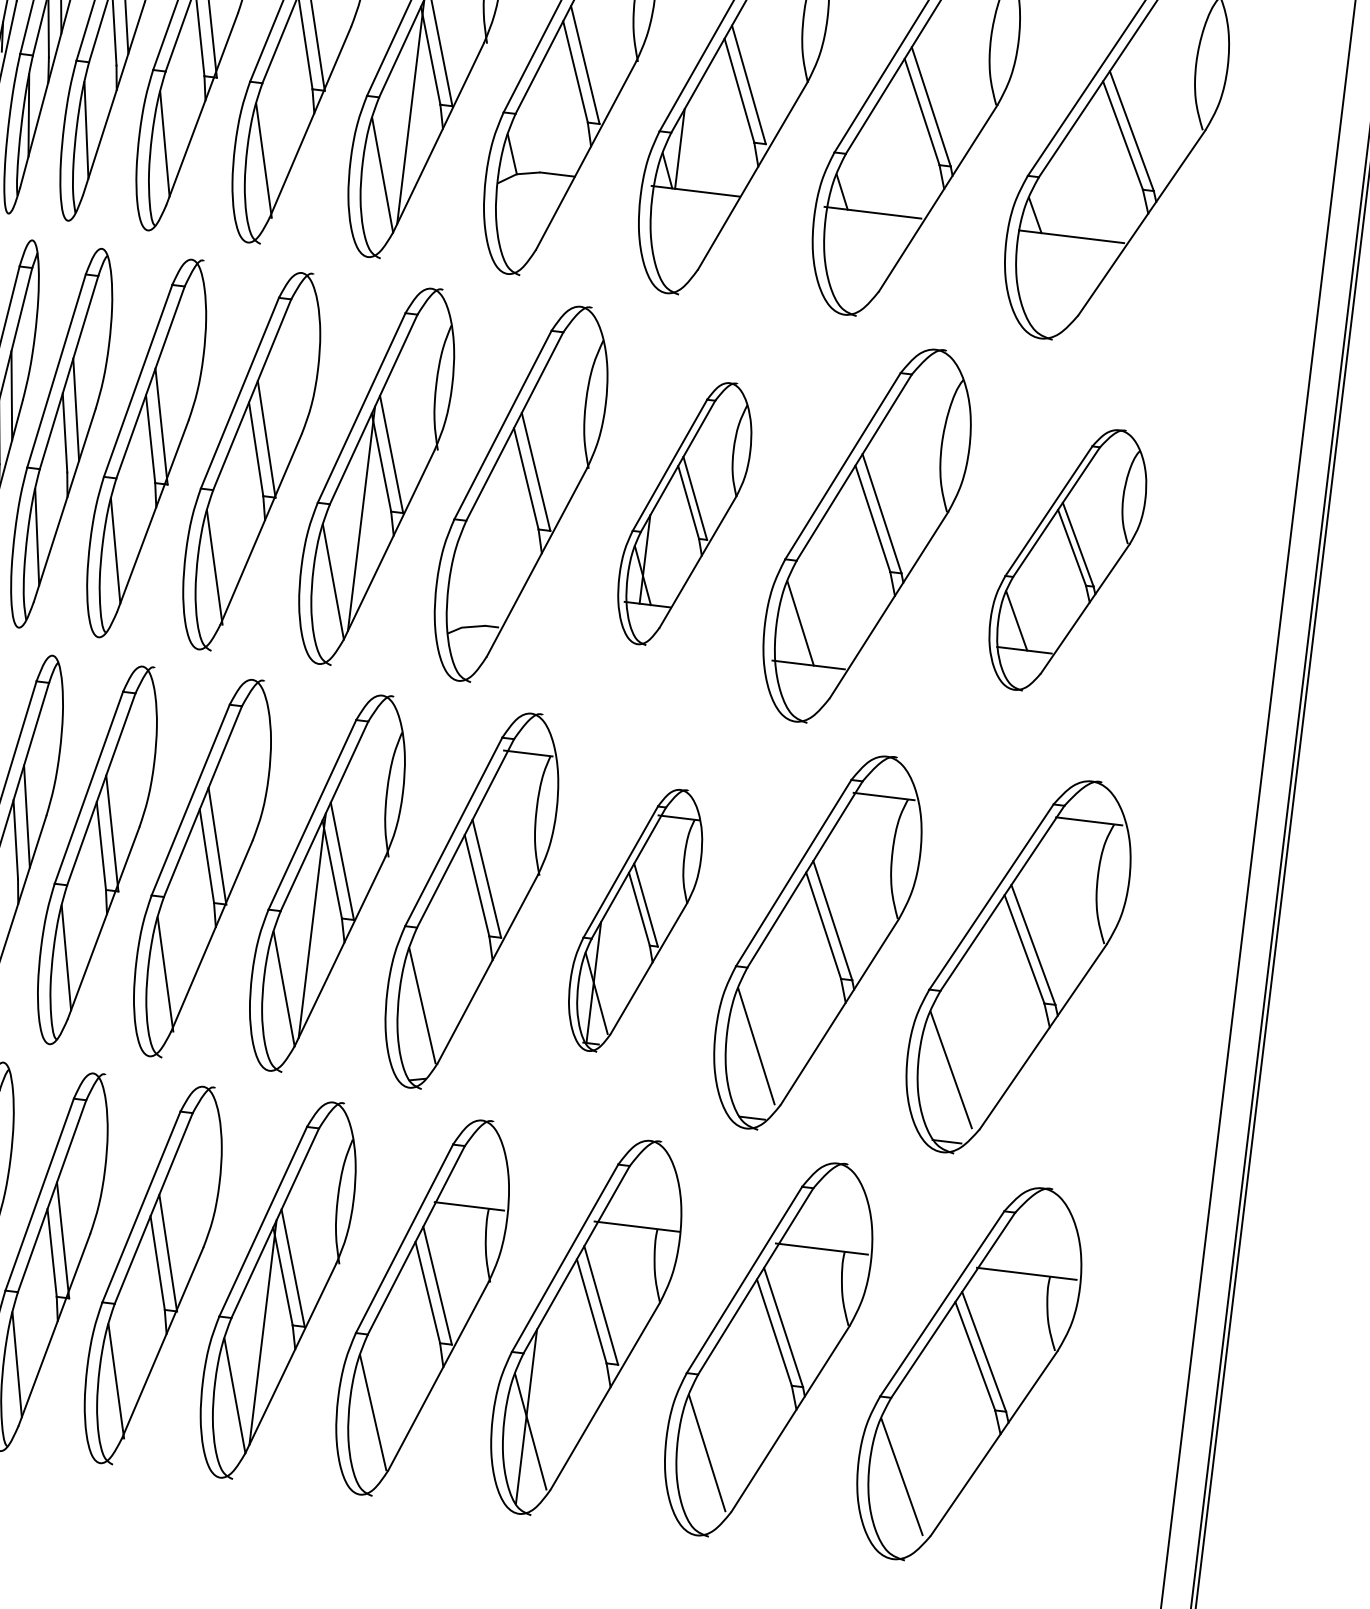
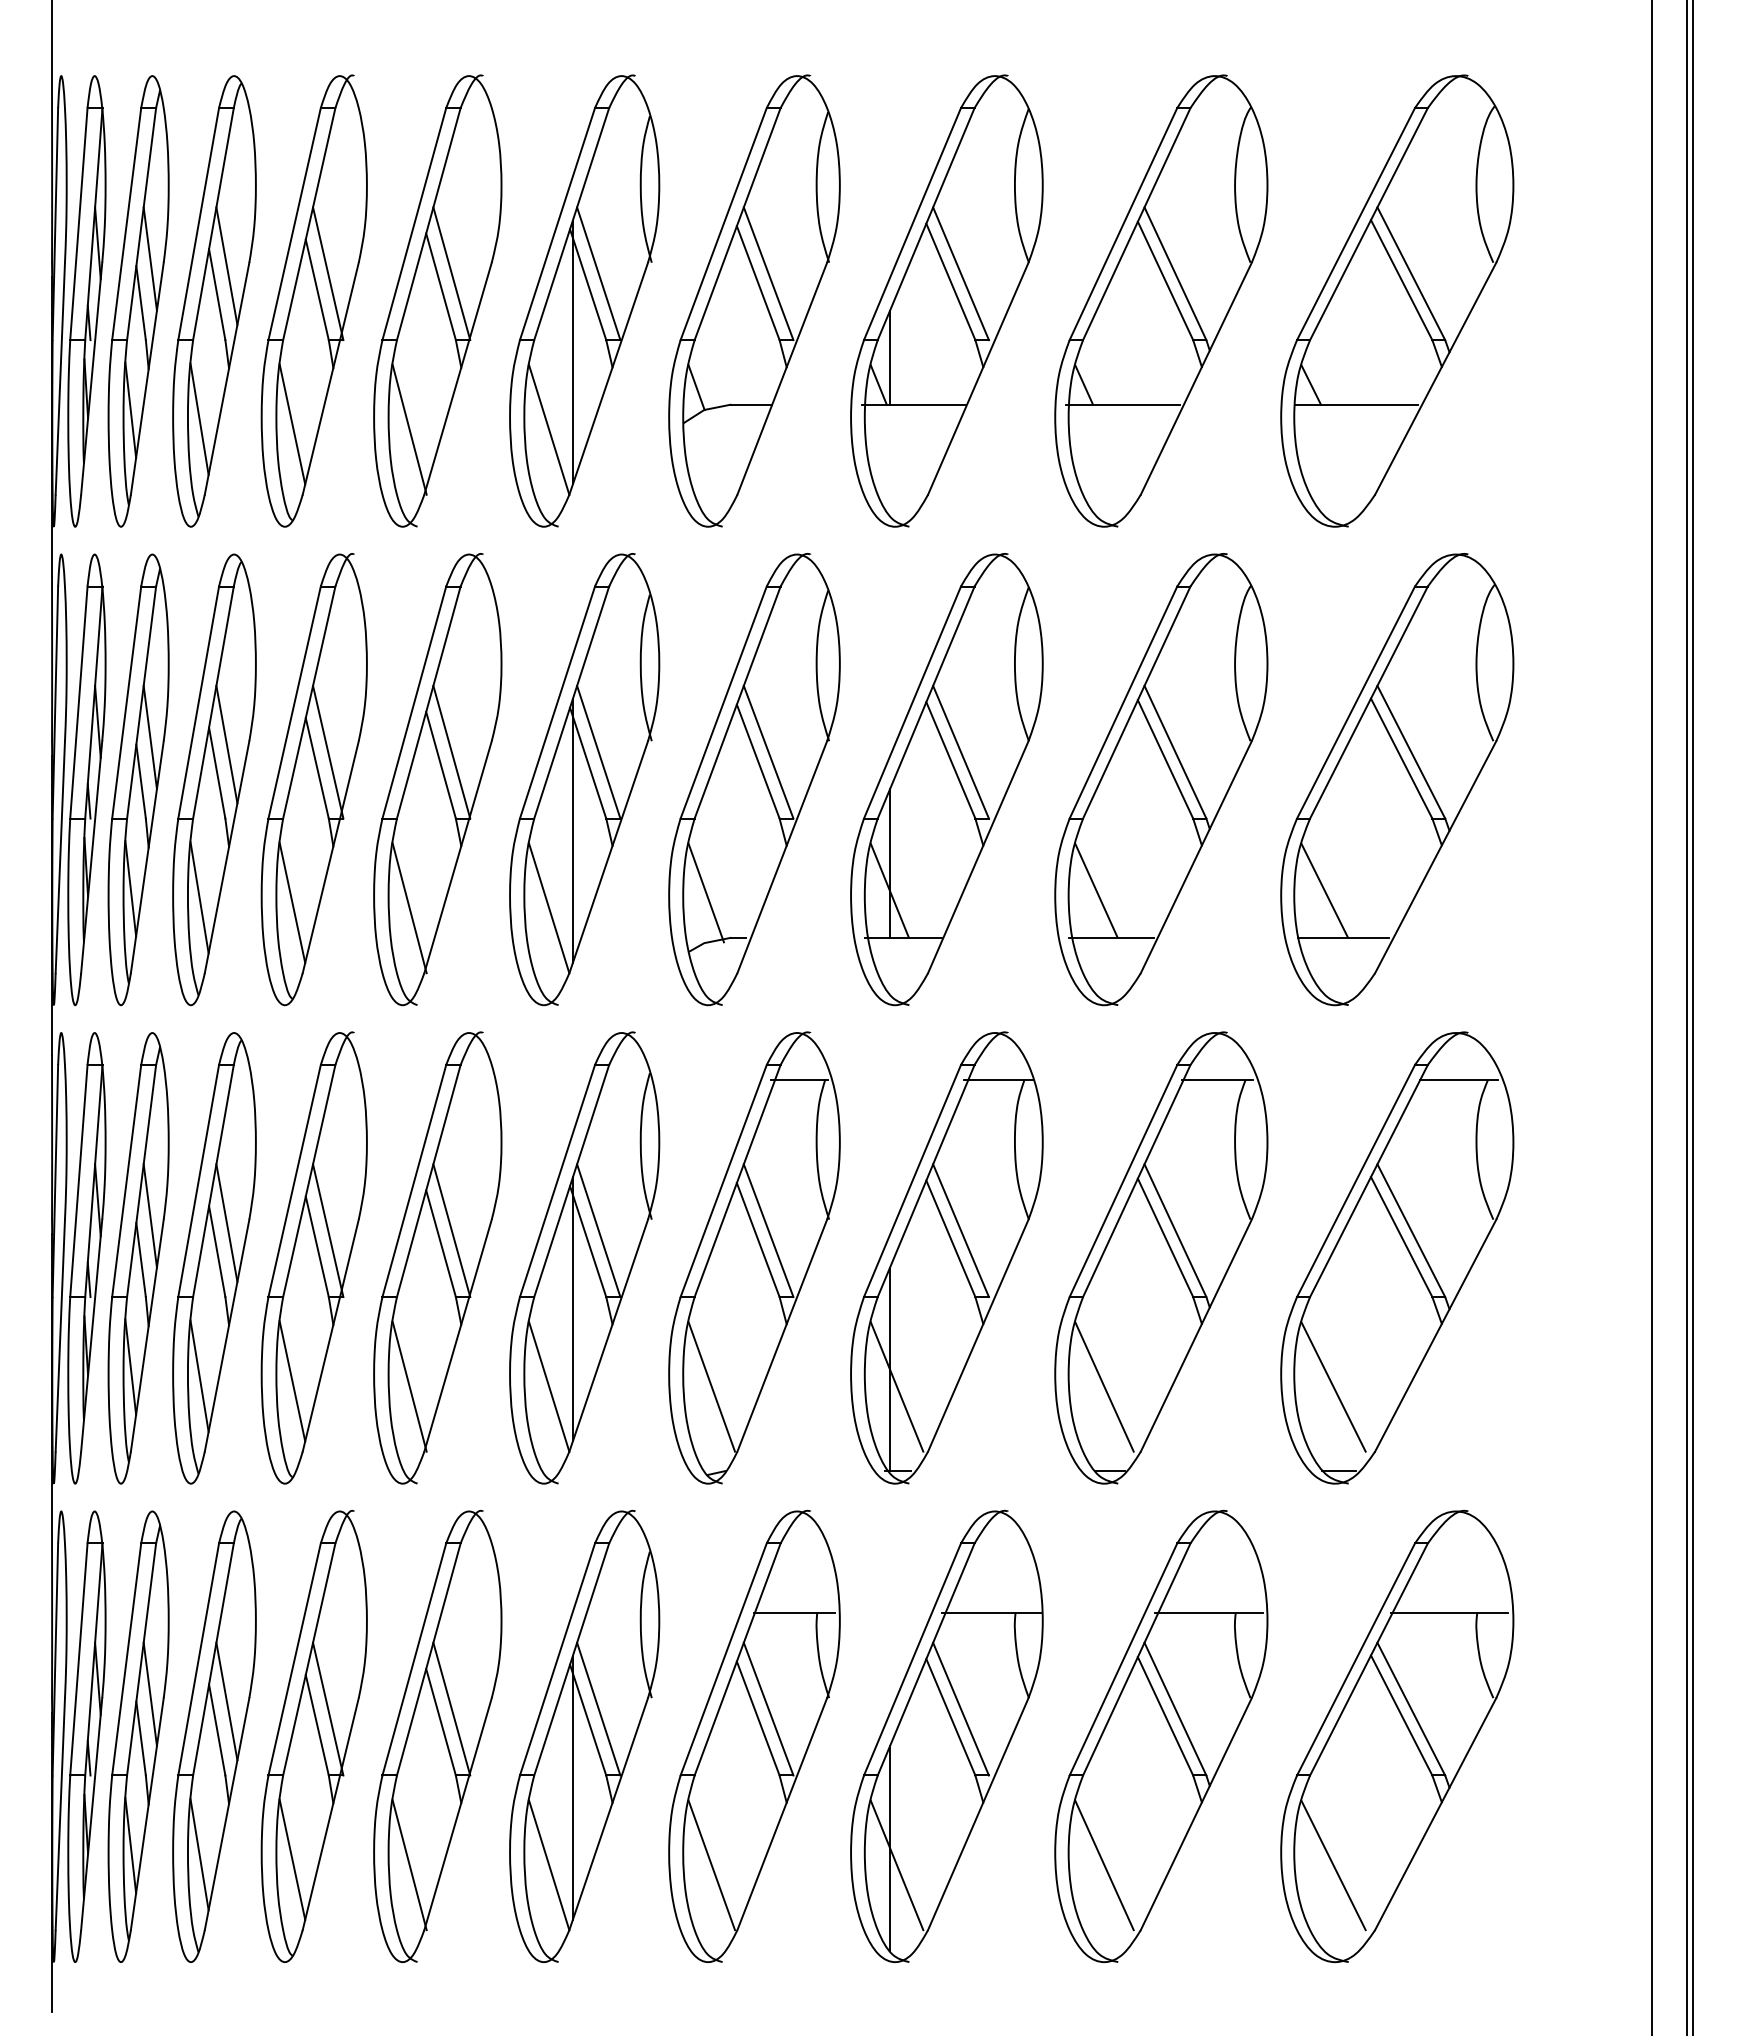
part: (684, 513) -> (946, 779), size x1.43
part: (1068, 559) -> (1397, 779), size x1.43
line: (467, 584) -> (705, 892), added
part: (635, 919) -> (946, 1257), size x1.43

